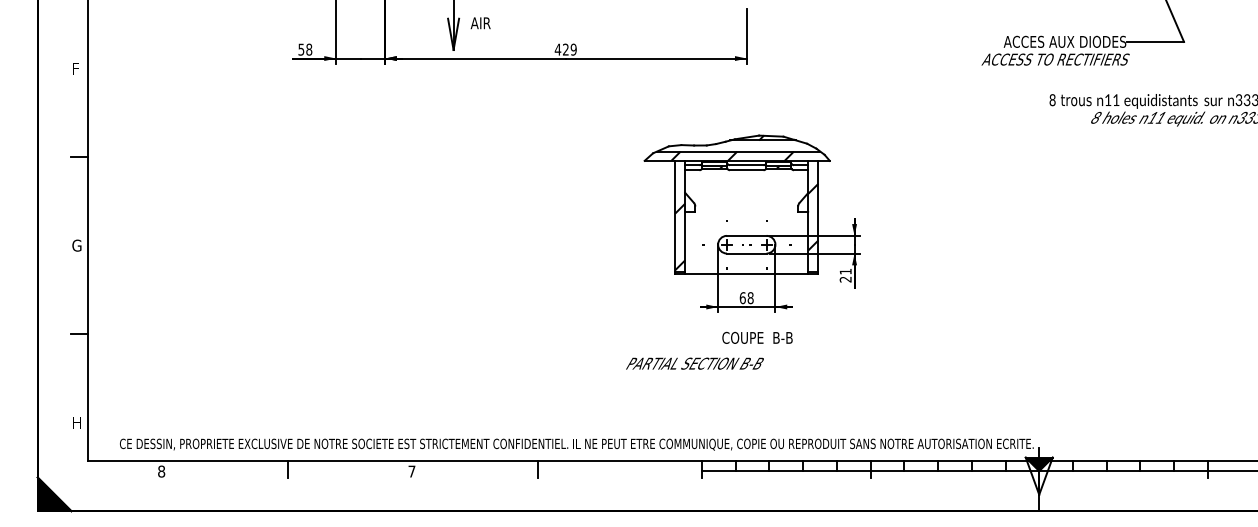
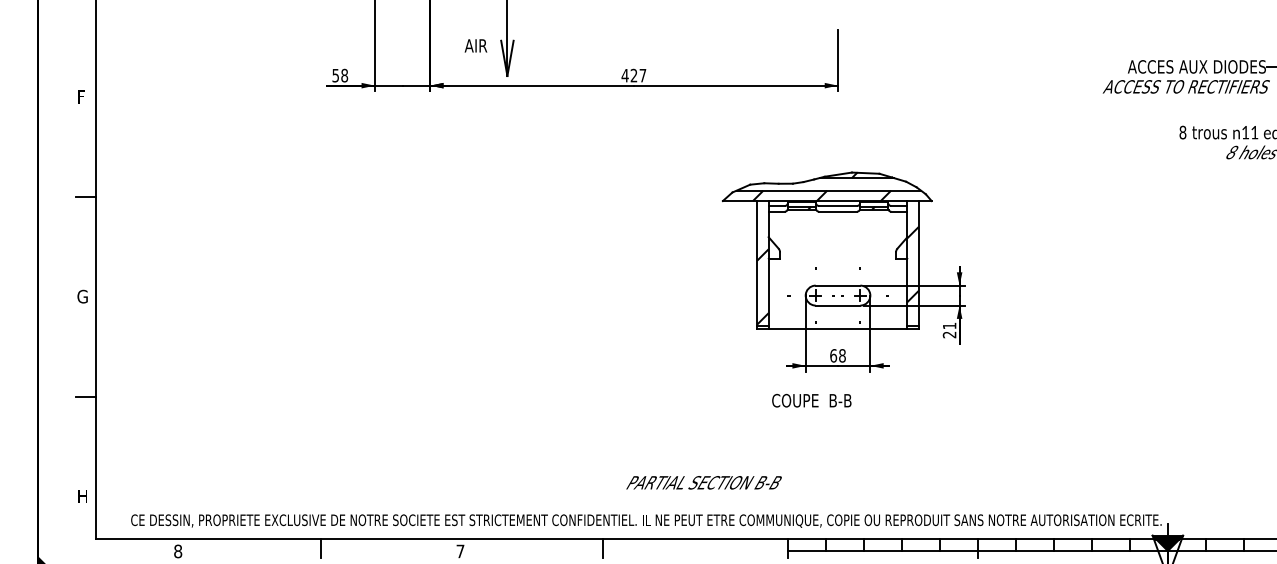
text: (480, 23) -> (475, 46), moved
text: (573, 49) -> (642, 75), 429 -> 427
text: (757, 337) -> (811, 400), moved
text: (694, 363) -> (703, 482), moved

